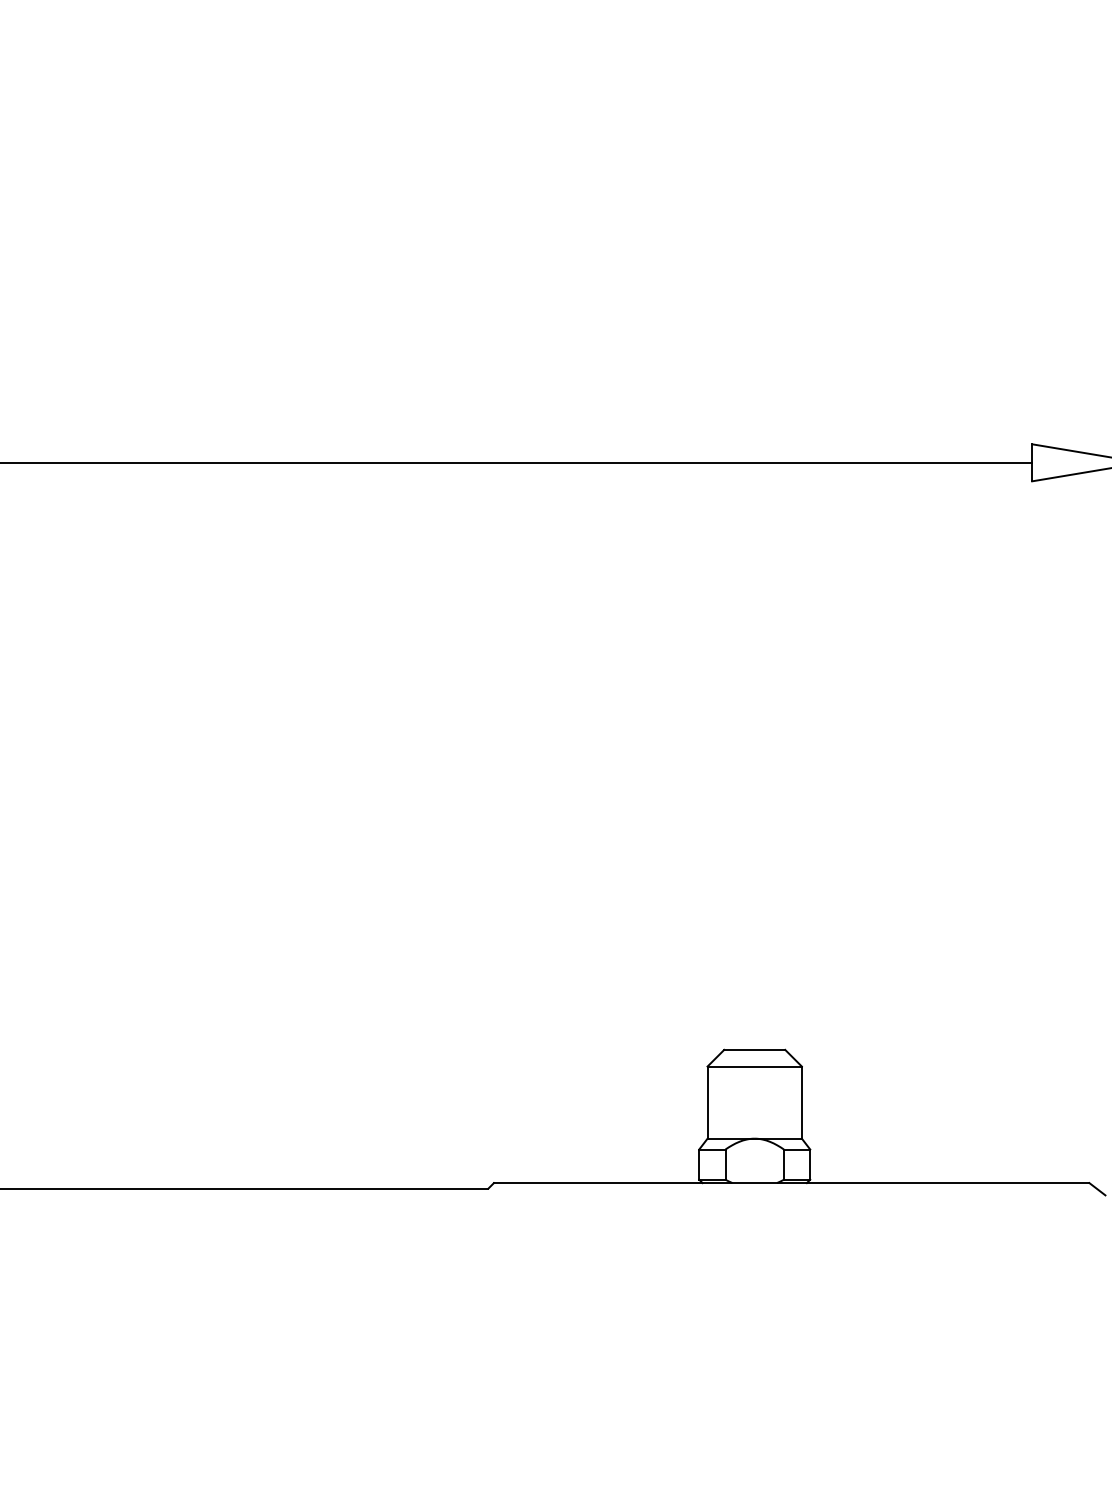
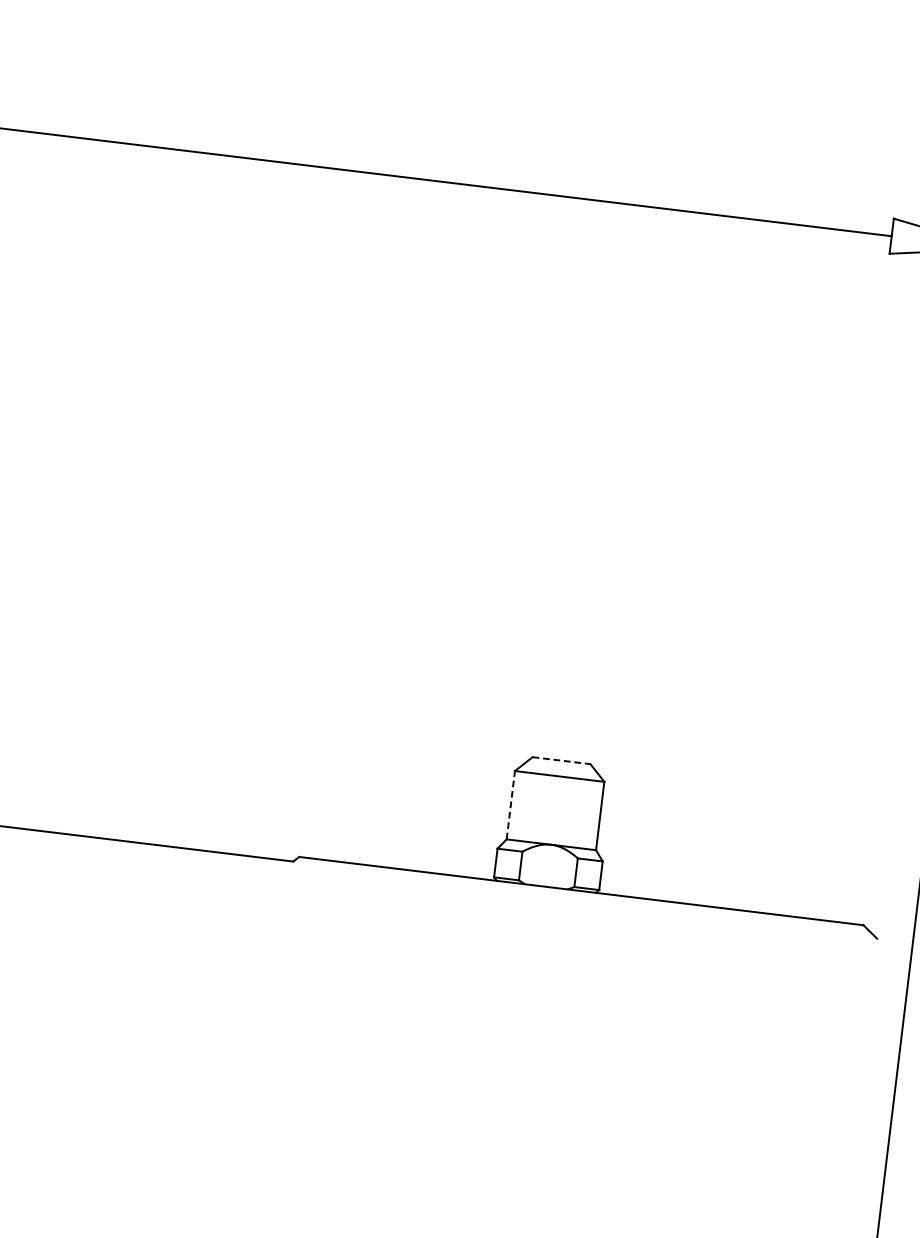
line: (754, 1049) -> (561, 760), solid -> dashed
line: (707, 1102) -> (510, 805), solid -> dashed

